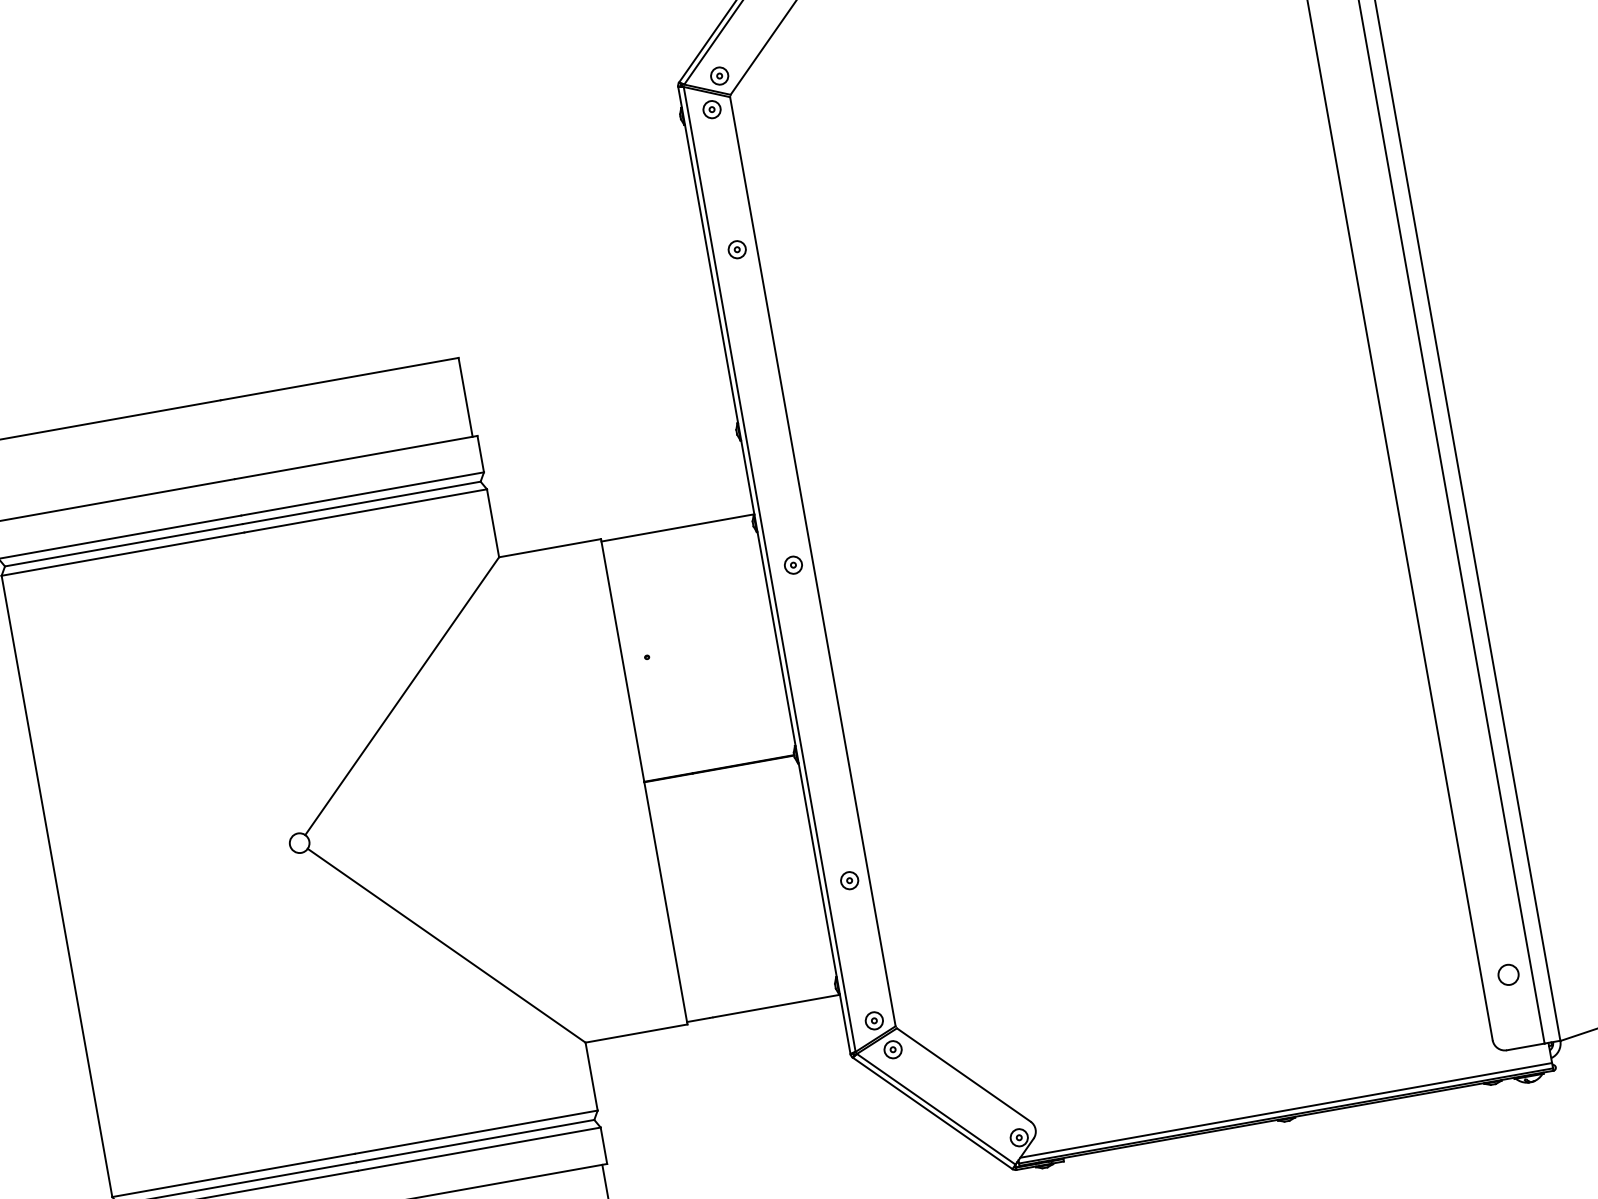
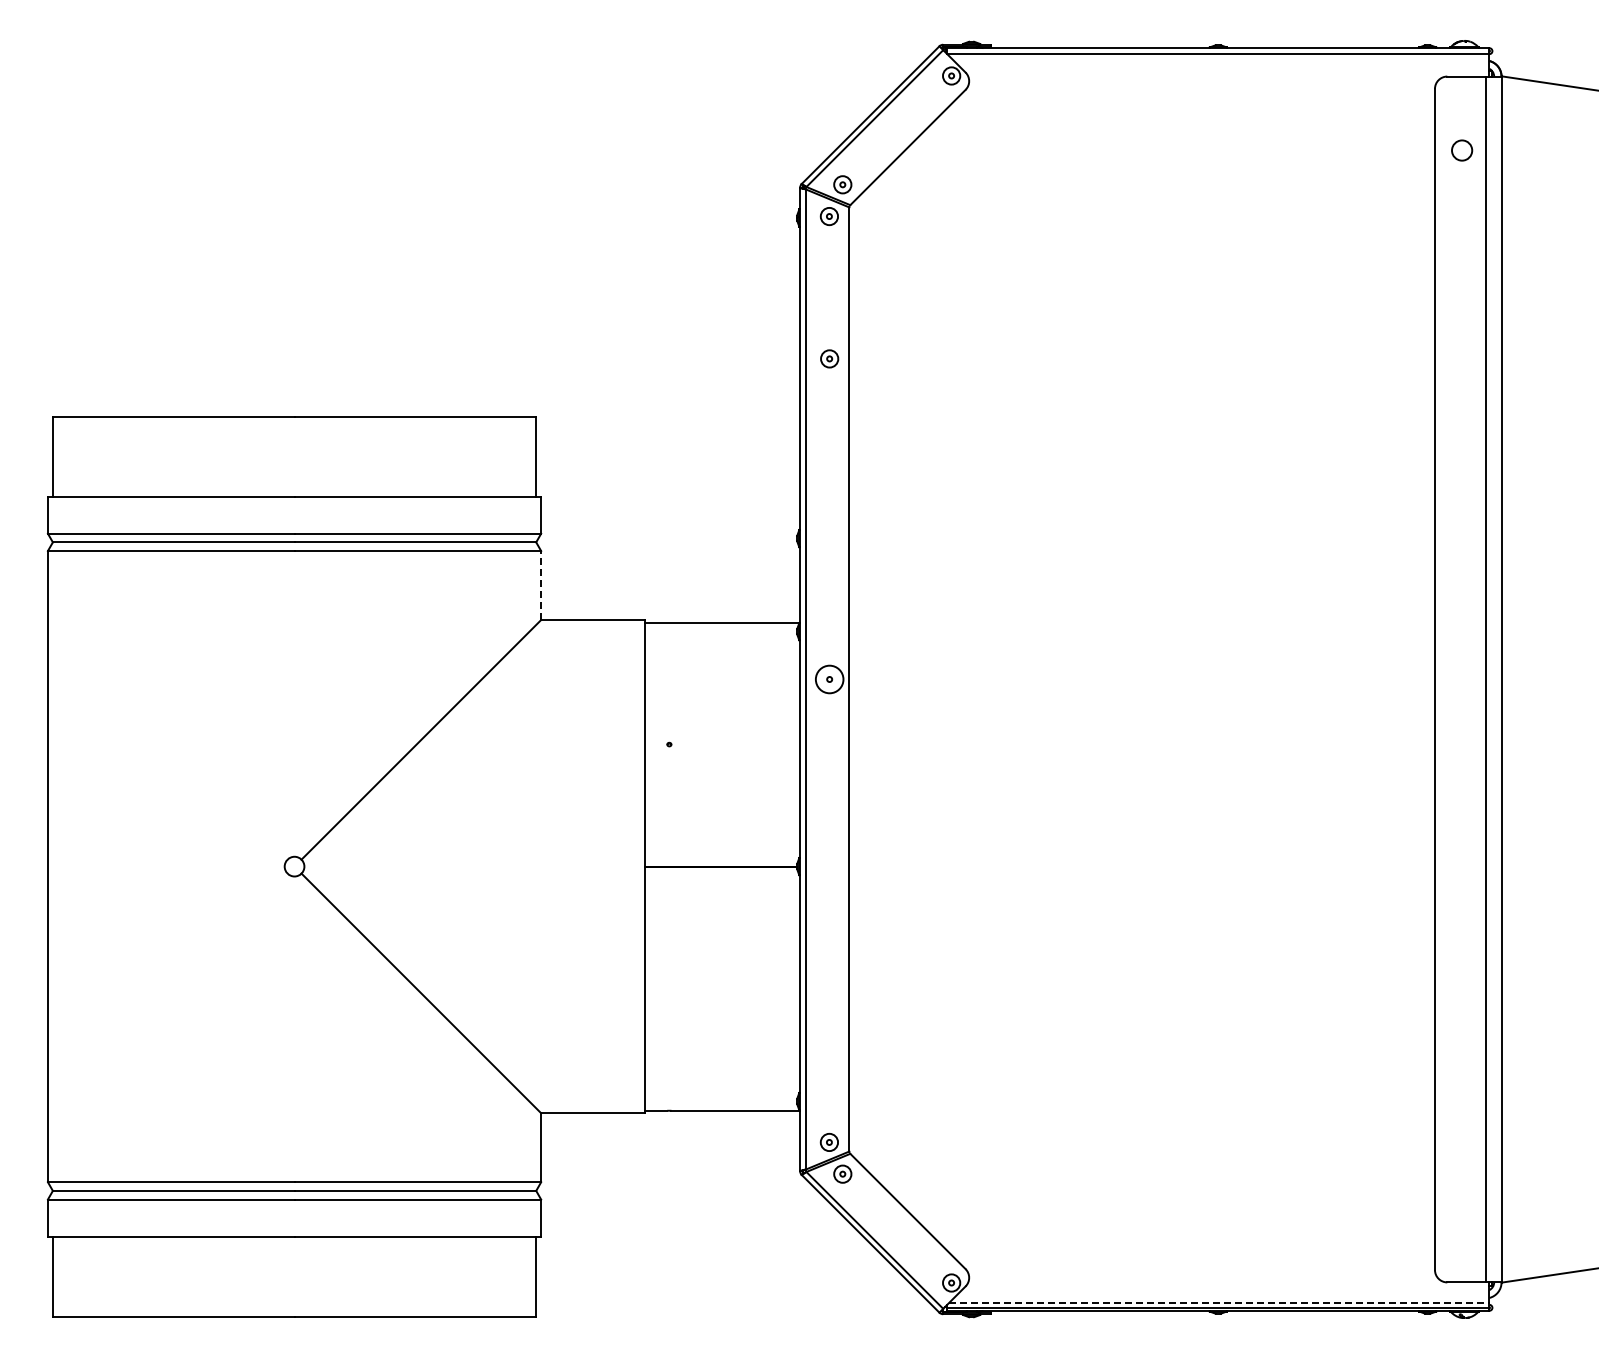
line: (493, 523) -> (541, 585), solid -> dashed
circle: (793, 565) -> (829, 679), size x1.6
part: (849, 880) -> (829, 999), removed
circle: (1508, 974) -> (1462, 1208), removed
line: (1286, 1109) -> (1219, 1302), solid -> dashed

